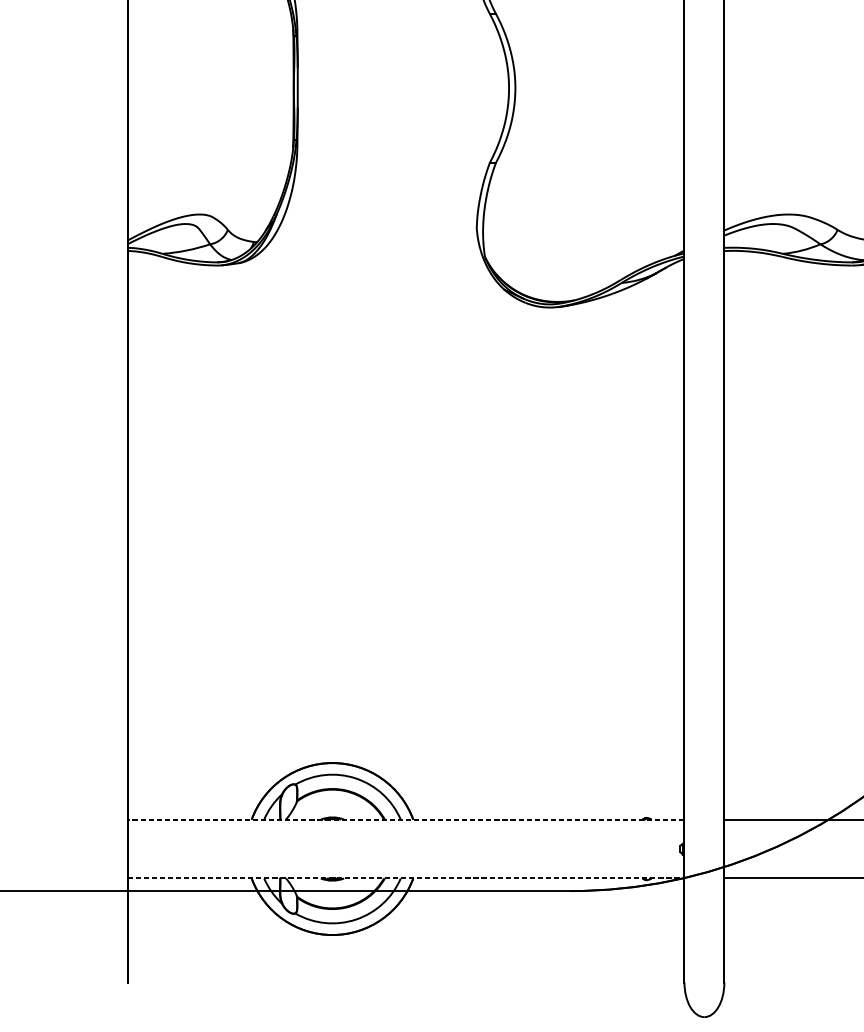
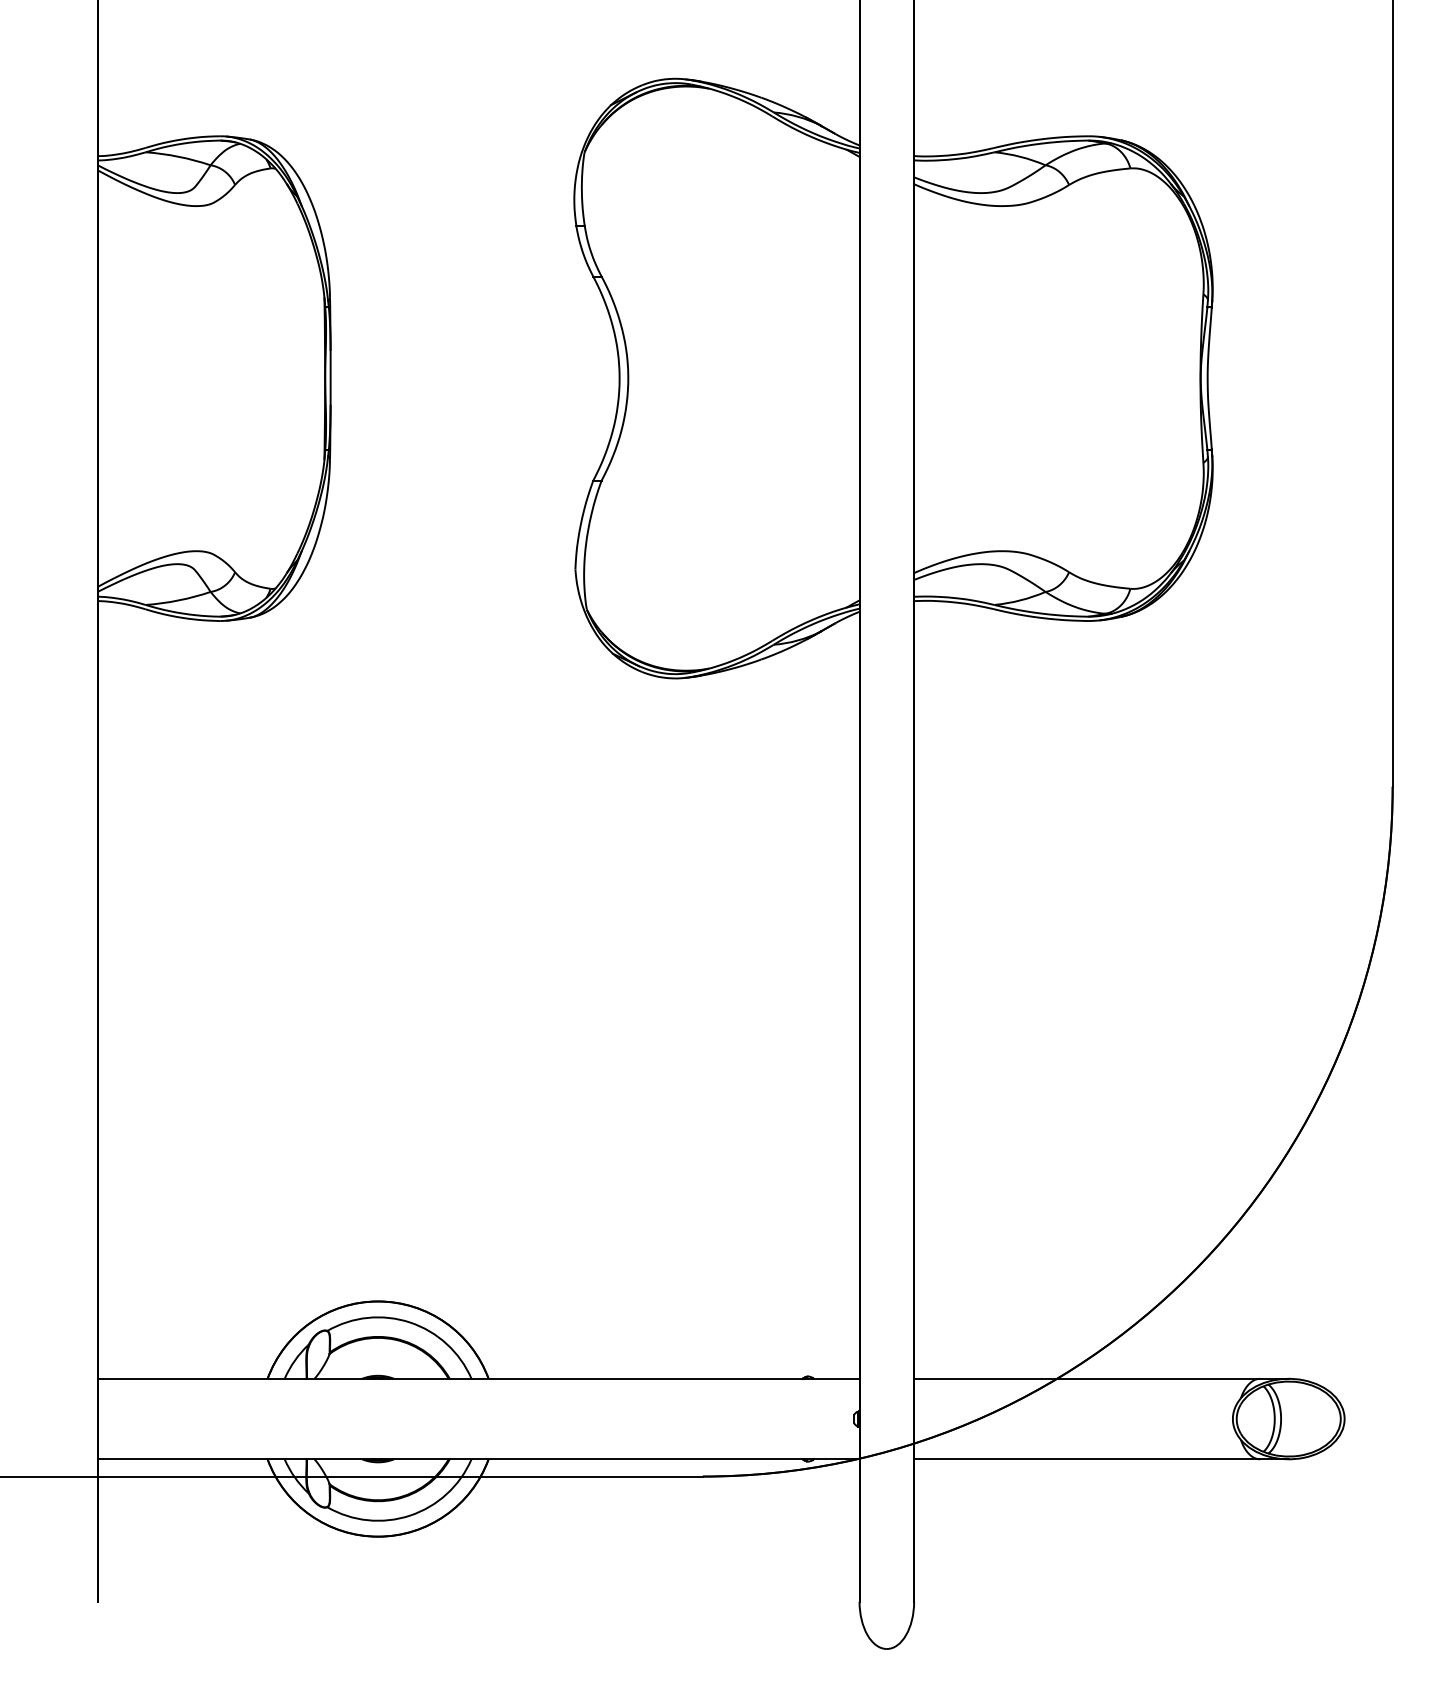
line: (405, 819) -> (478, 1378), dashed -> solid
line: (405, 878) -> (478, 1459), dashed -> solid

